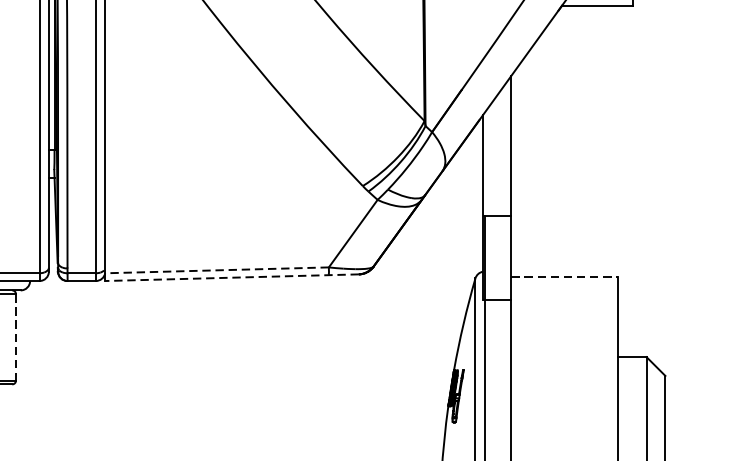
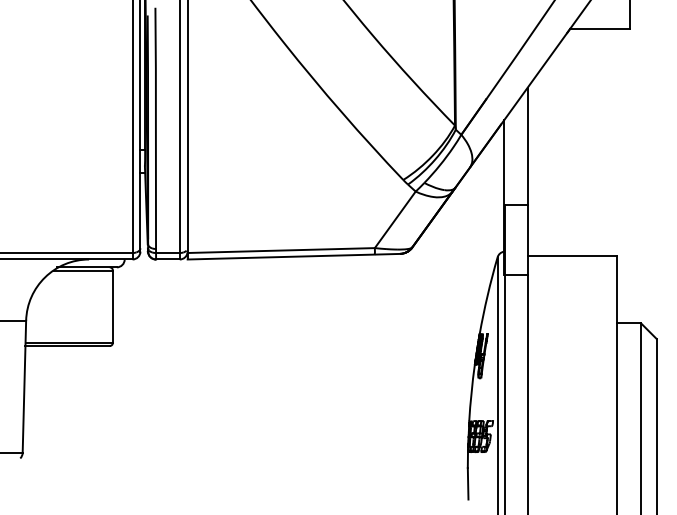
line: (217, 270) -> (281, 250), dashed -> solid
line: (231, 277) -> (293, 256), dashed -> solid
line: (564, 277) -> (572, 256), dashed -> solid
line: (15, 338) -> (112, 307), dashed -> solid

